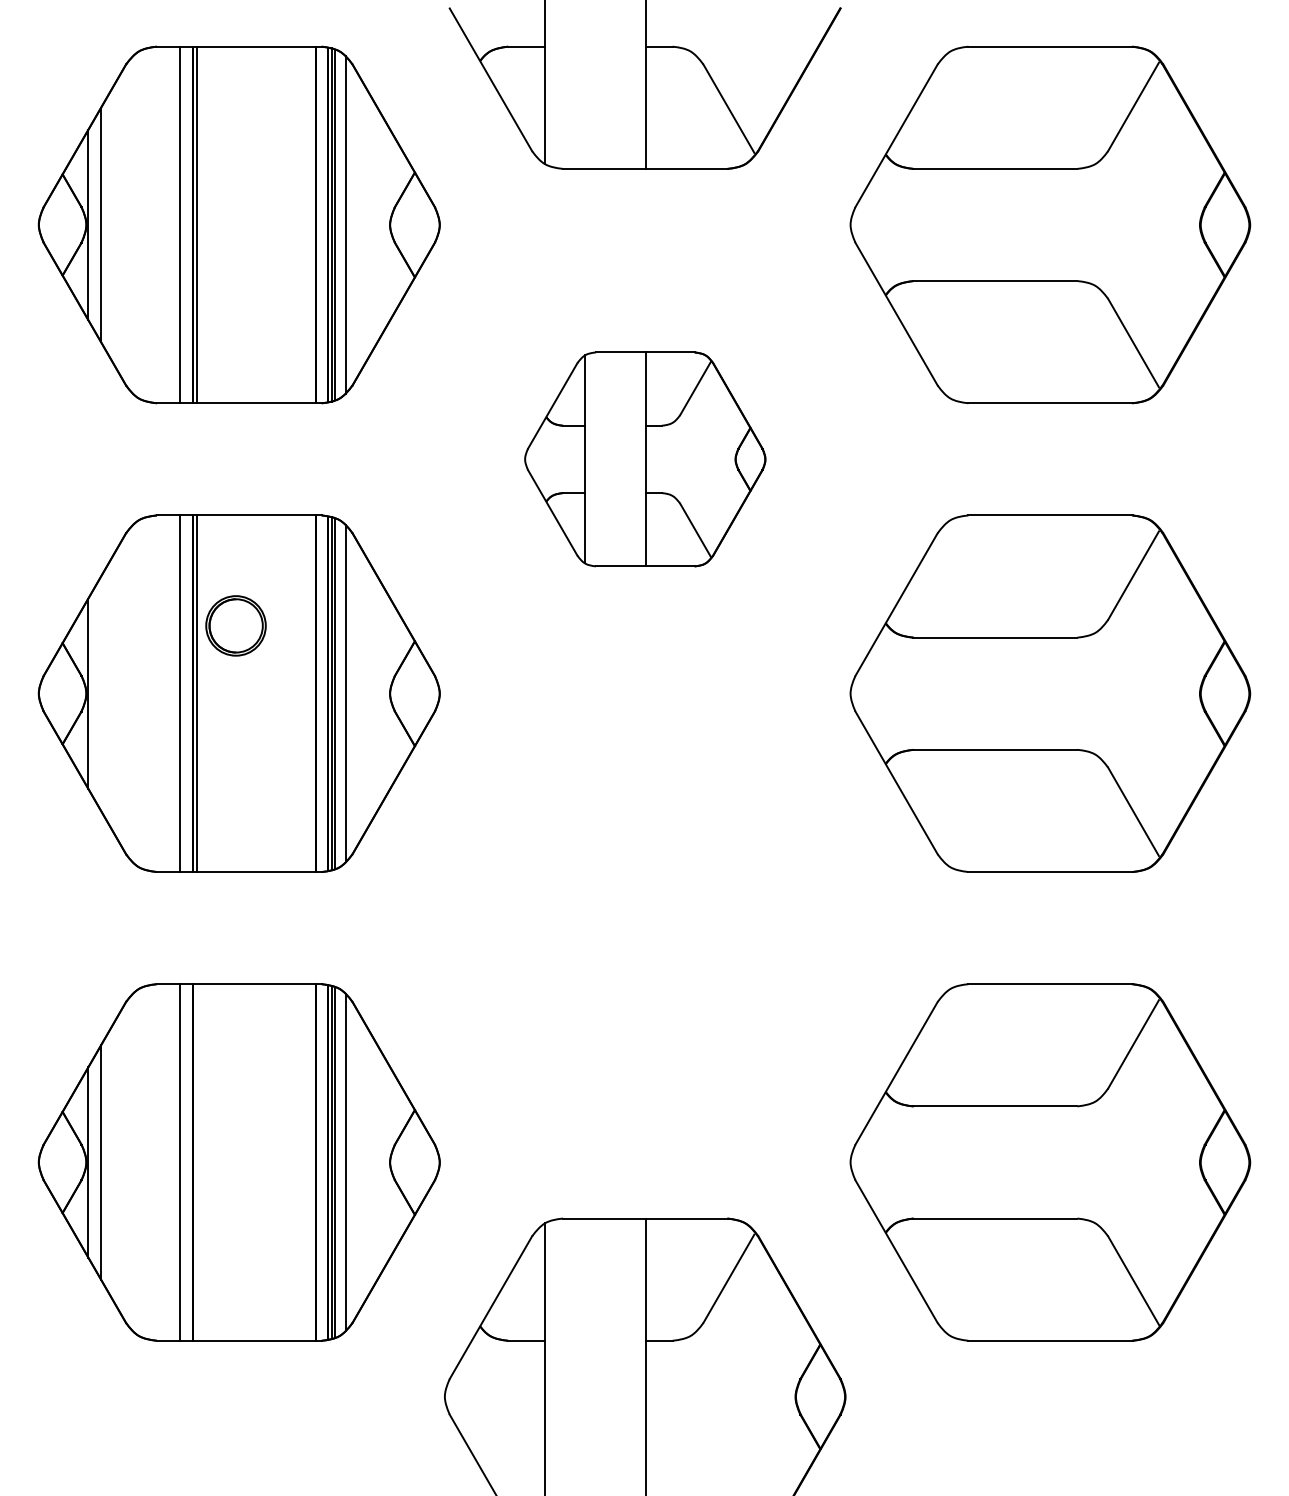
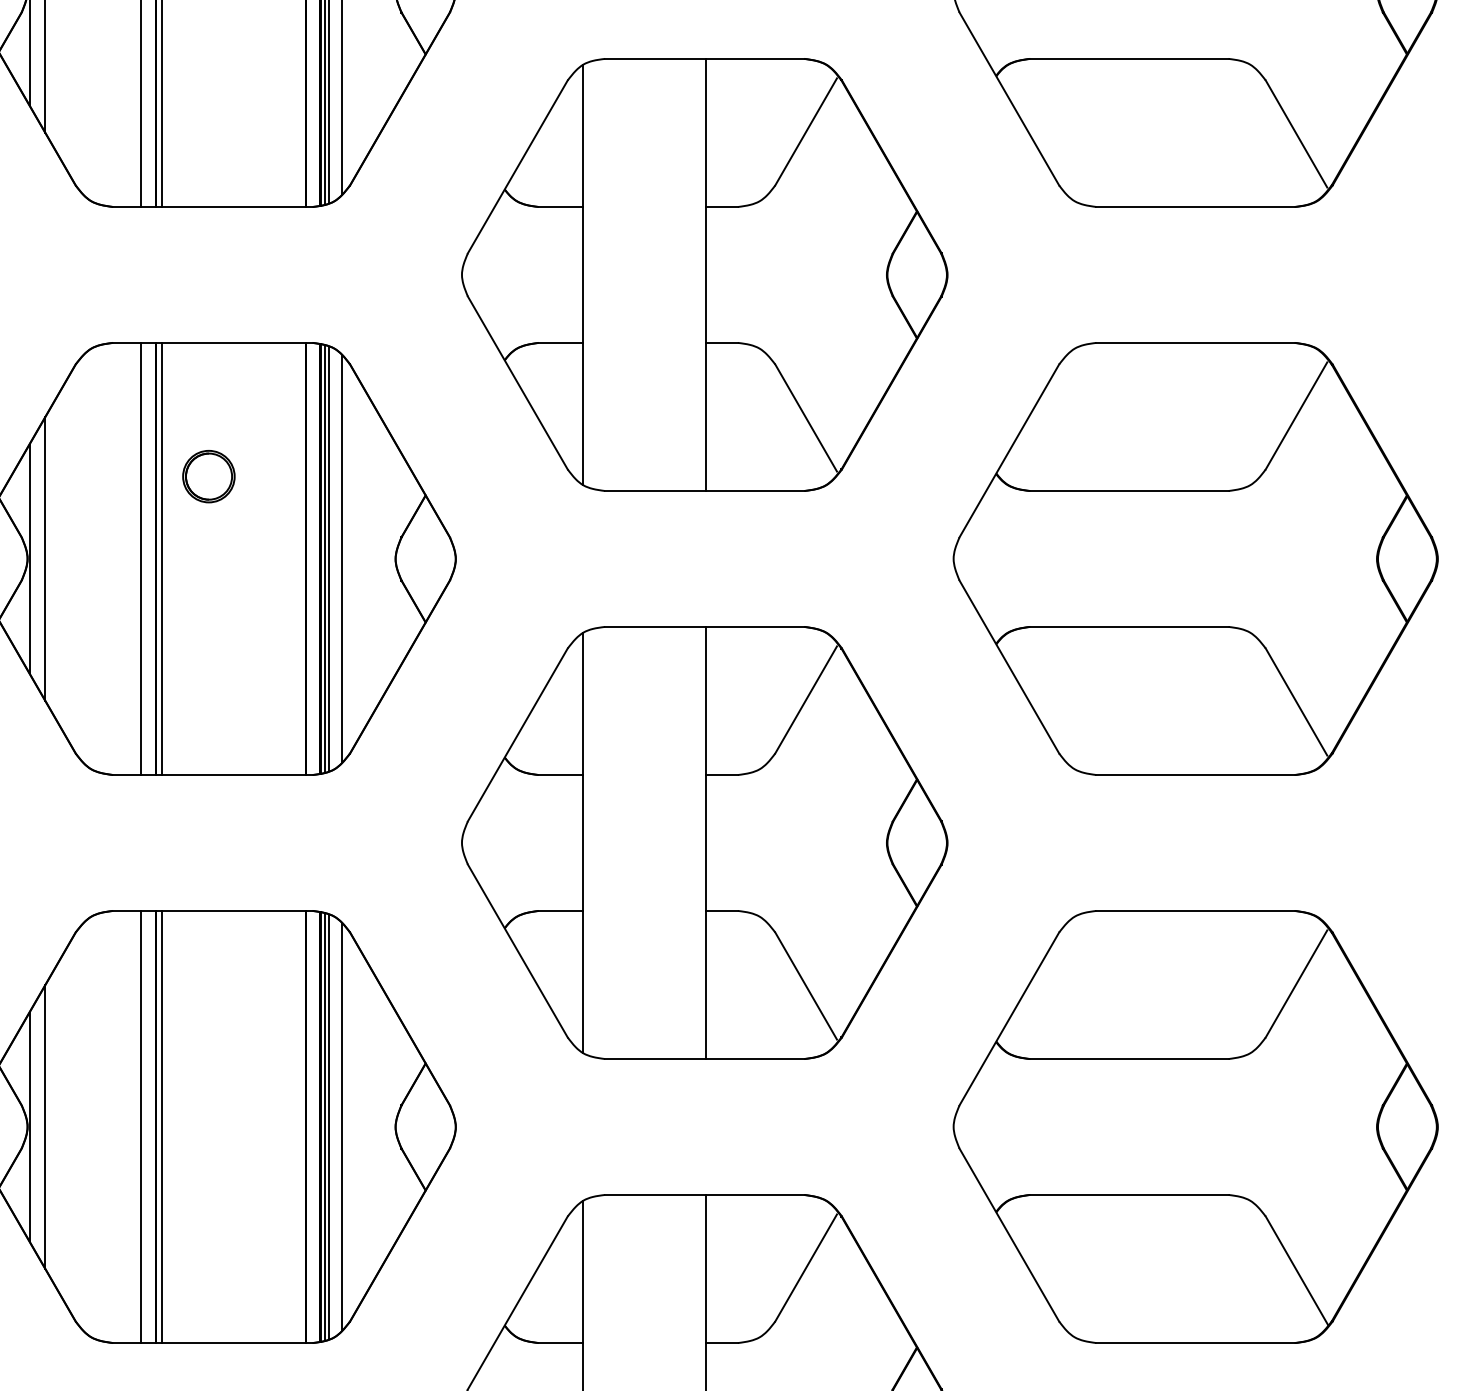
part: (645, 459) -> (705, 275), size x1.67
part: (235, 625) -> (208, 476), size x0.71
line: (101, 693) -> (45, 558), added
part: (645, 928) -> (705, 843), added
line: (197, 1162) -> (162, 1127), added

